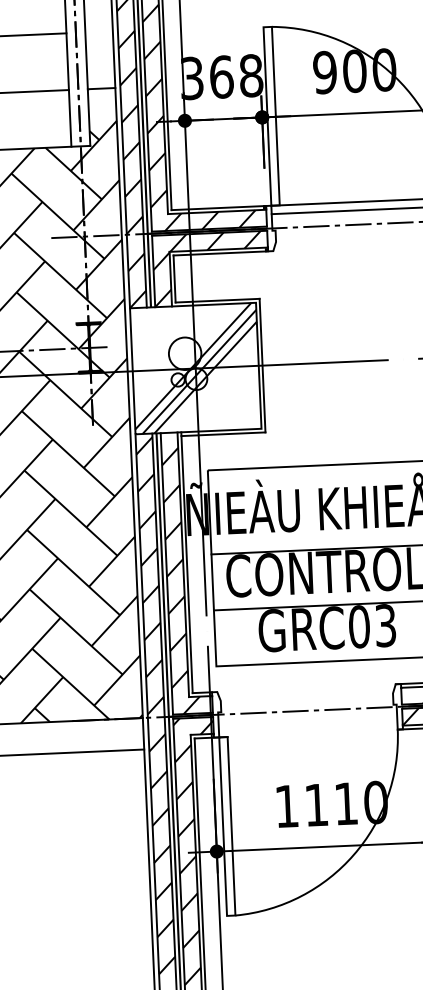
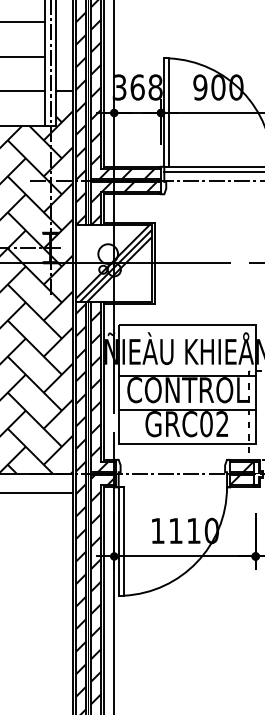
text: (385, 626) -> (222, 424), GRC03 -> GRC02

